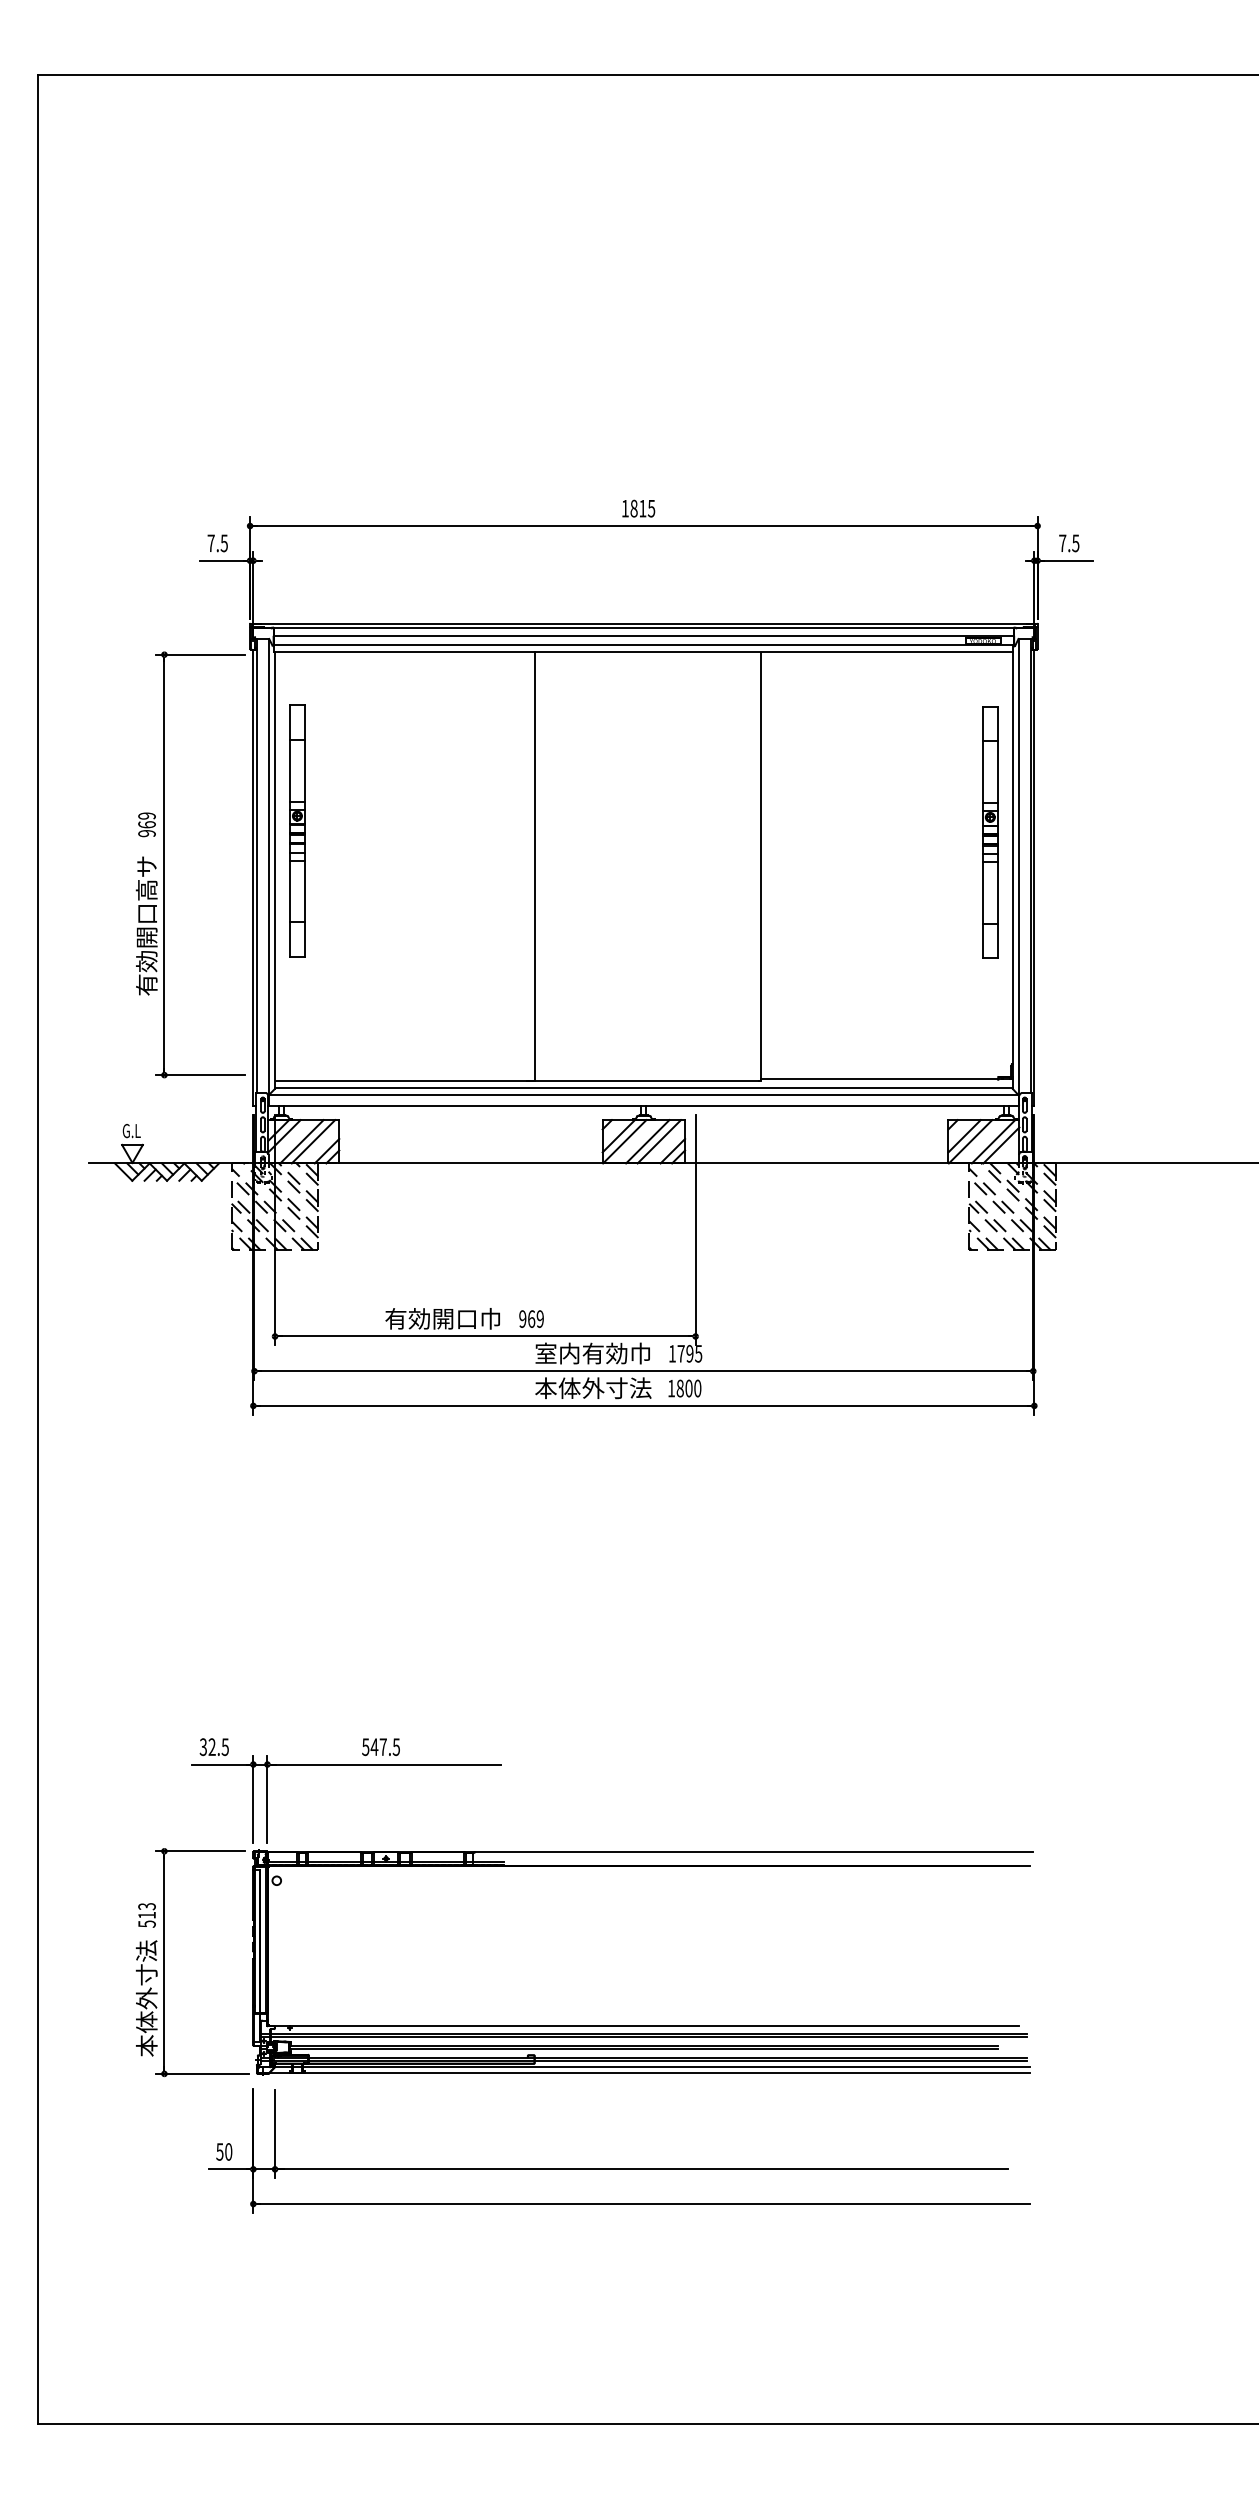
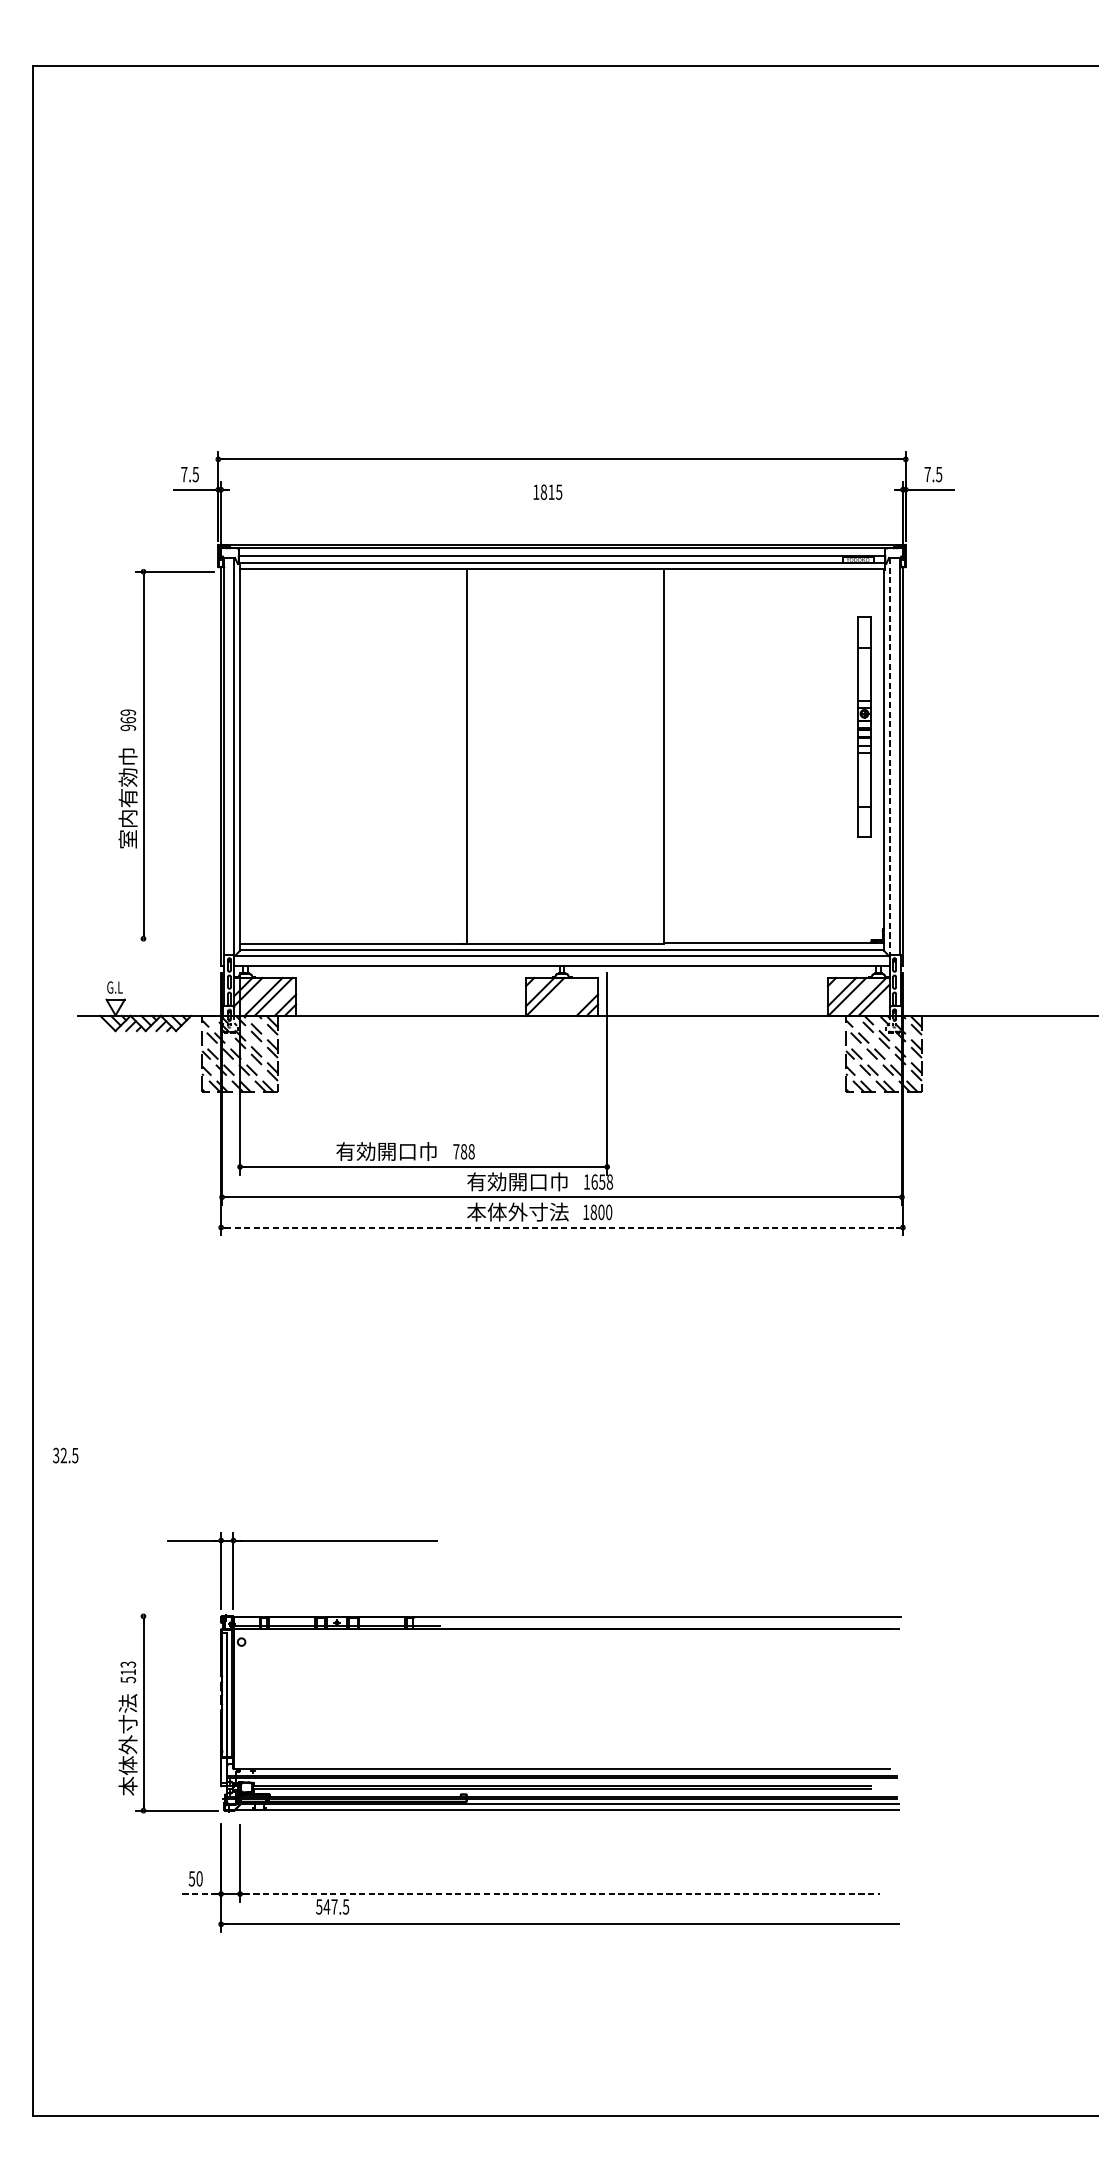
text: (638, 508) -> (547, 492), moved
part: (297, 830) -> (259, 725), removed
line: (1019, 871) -> (889, 761), solid -> dashed
text: (146, 925) -> (127, 808), 有効開口高サ -> 室内有効巾
line: (199, 1075) -> (174, 939), removed
line: (647, 1141) -> (565, 996), removed
line: (659, 1141) -> (575, 996), removed
text: (531, 1318) -> (463, 1151), 969 -> 788
text: (581, 1353) -> (507, 1181), 室内有効巾 -> 有効開口巾
text: (689, 1353) -> (601, 1181), 1795 -> 1658
line: (644, 1405) -> (562, 1227), solid -> dashed
text: (213, 1747) -> (64, 1455), moved
text: (380, 1747) -> (332, 1907), moved
line: (199, 1851) -> (174, 1616), removed
line: (228, 2169) -> (199, 1894), solid -> dashed
line: (644, 2169) -> (562, 1894), solid -> dashed

